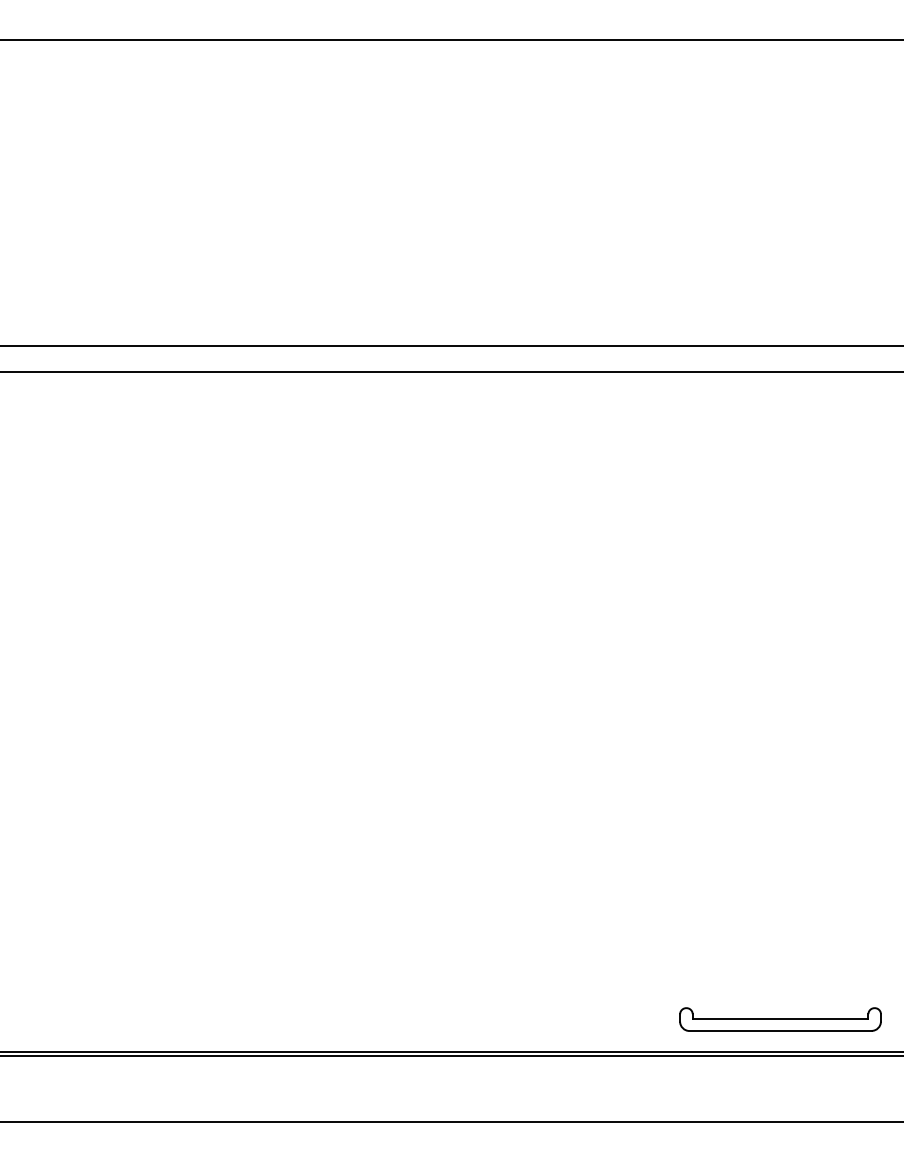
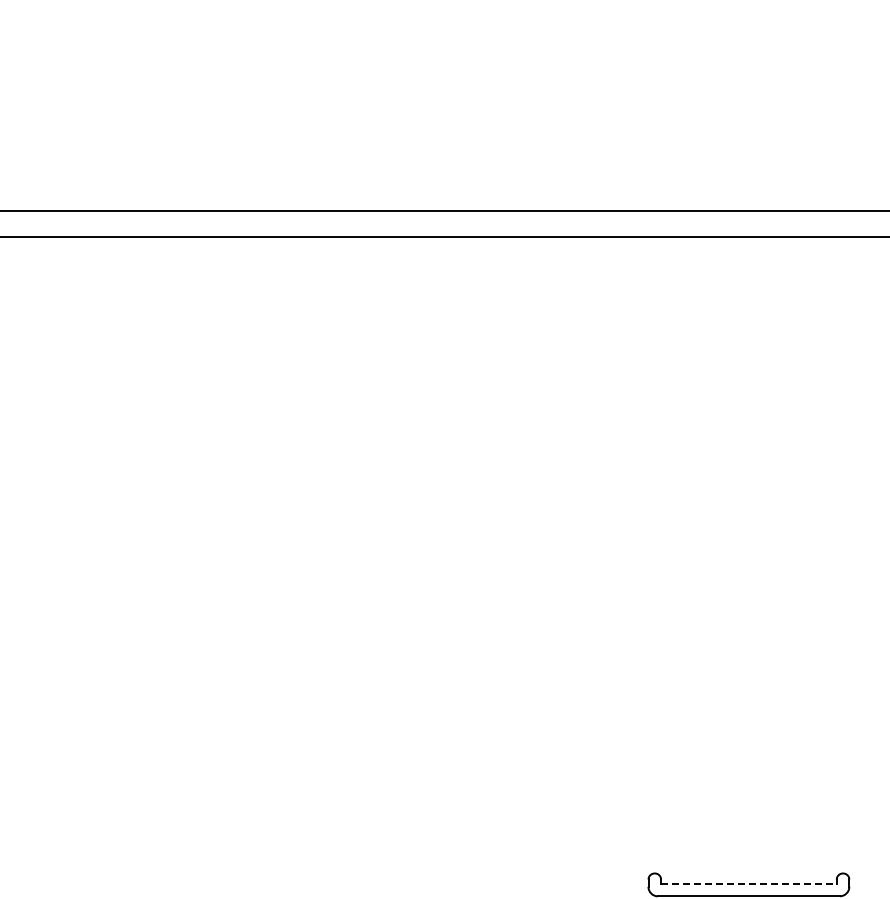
line: (780, 1018) -> (748, 883), solid -> dashed

